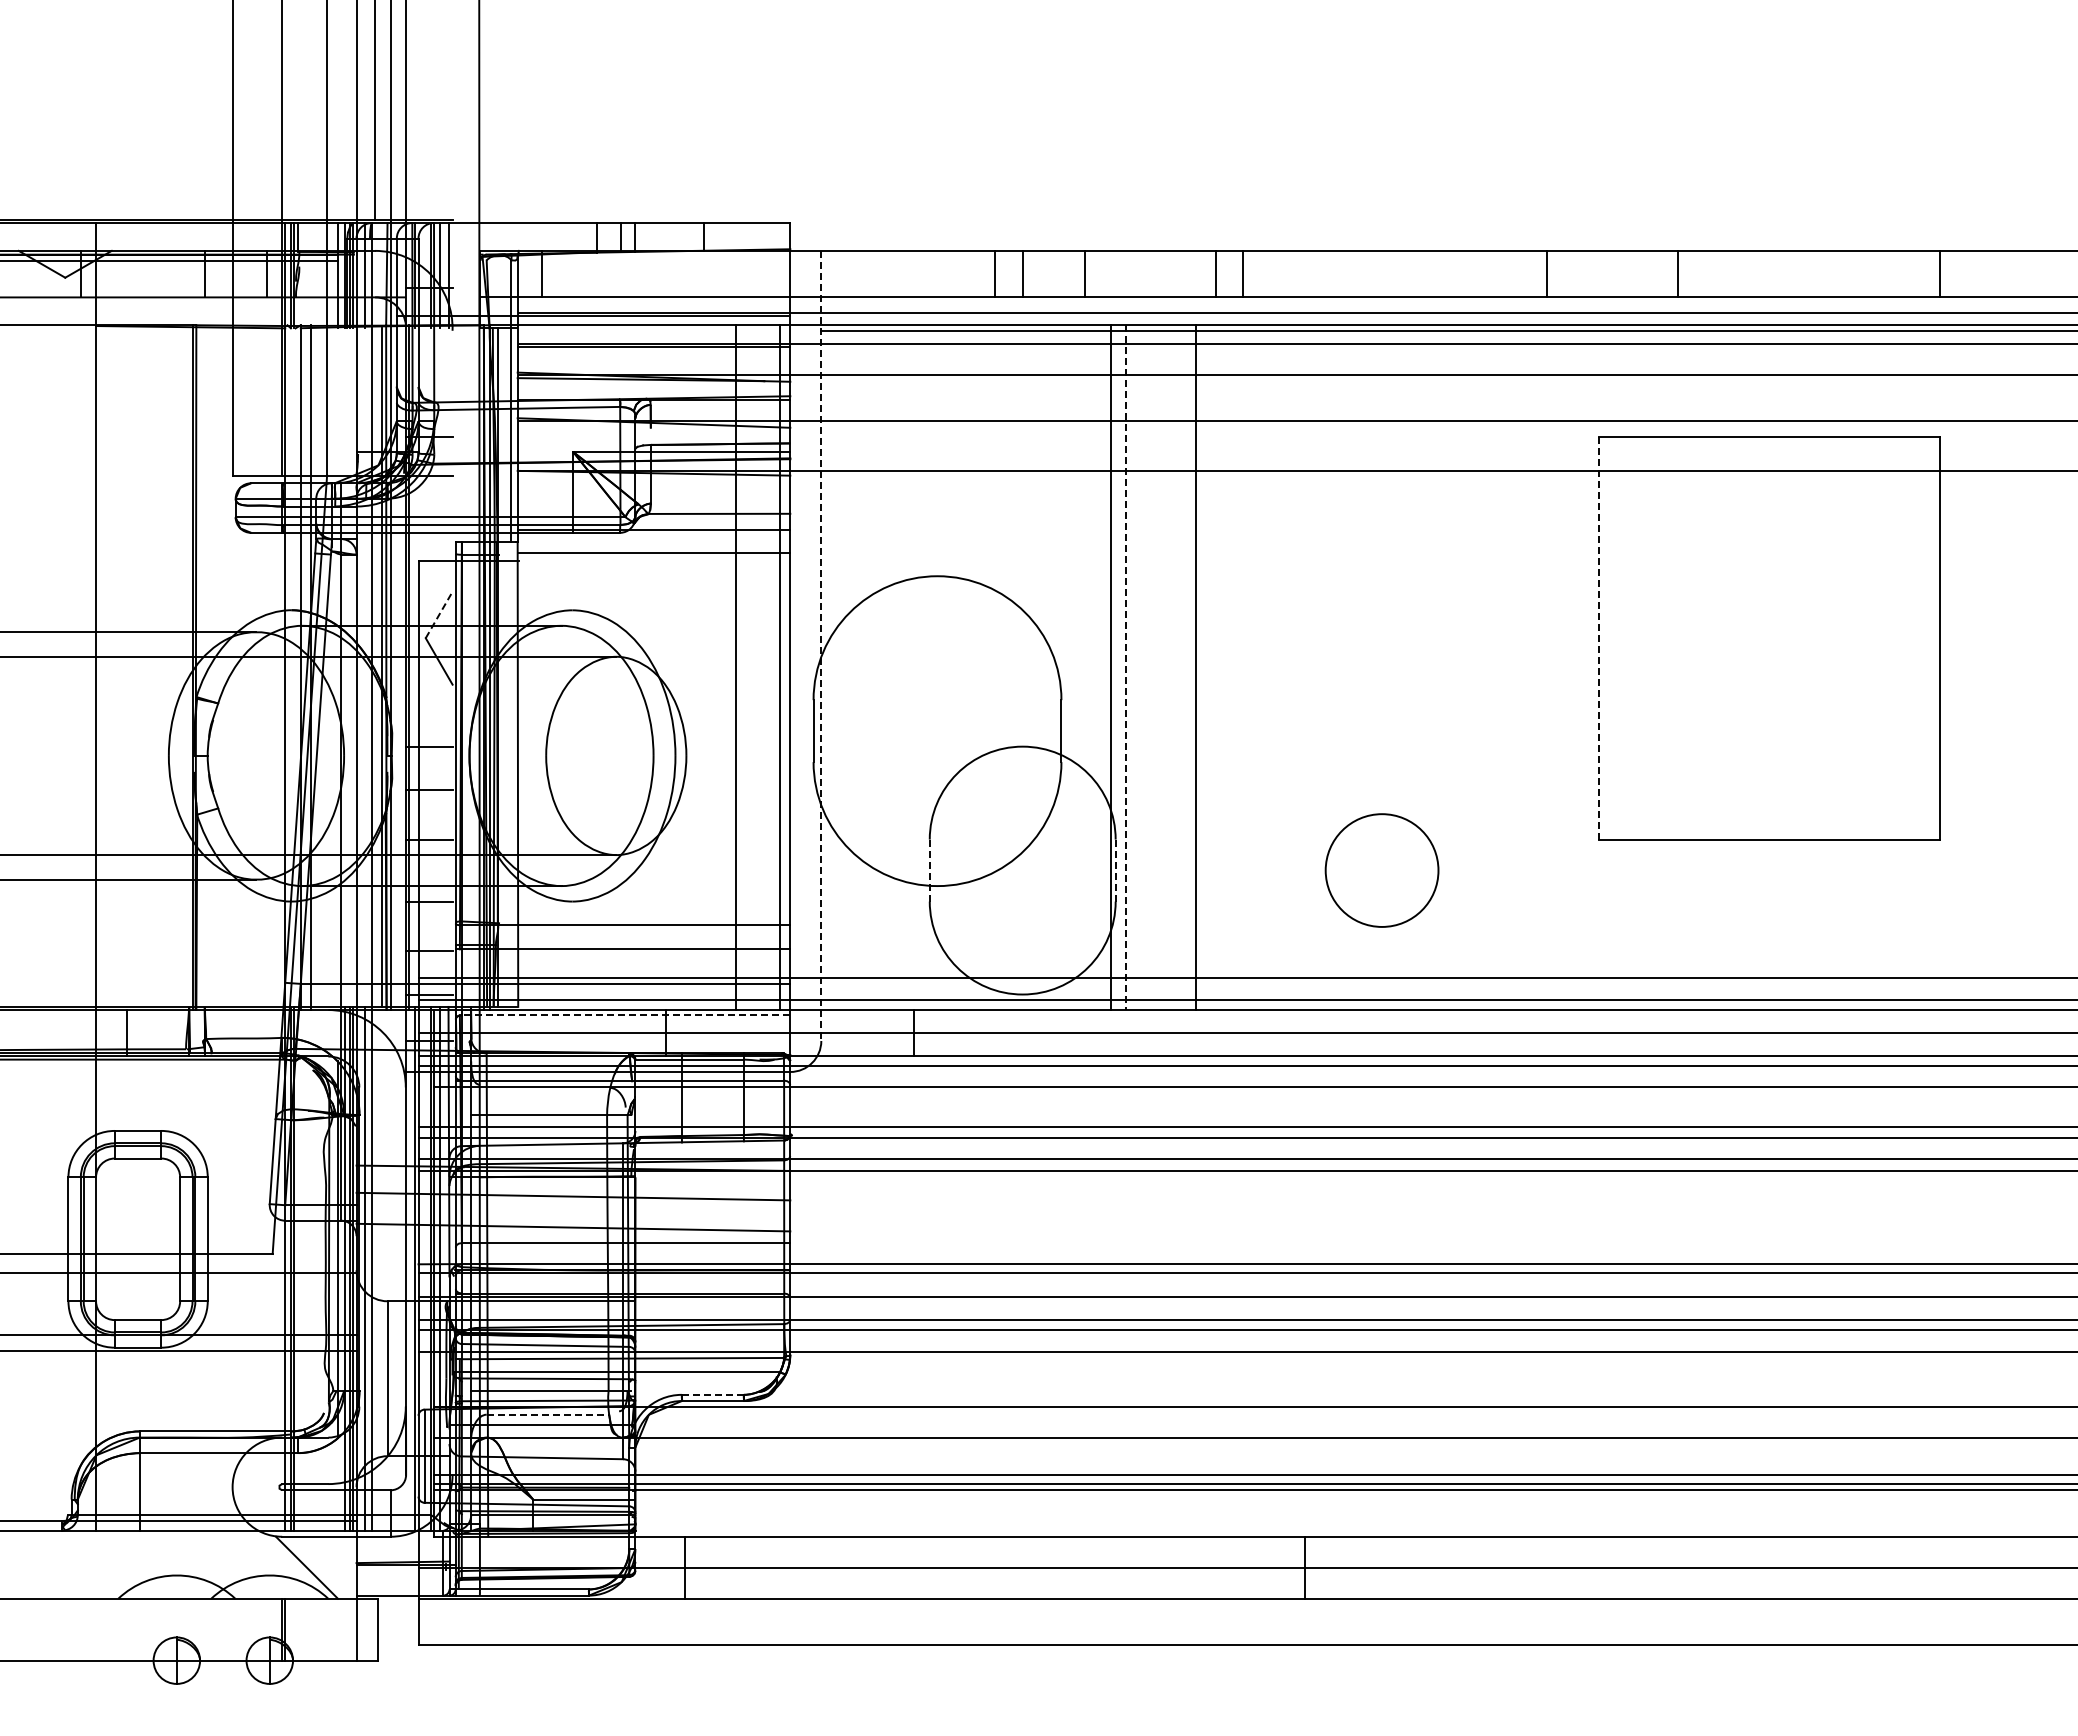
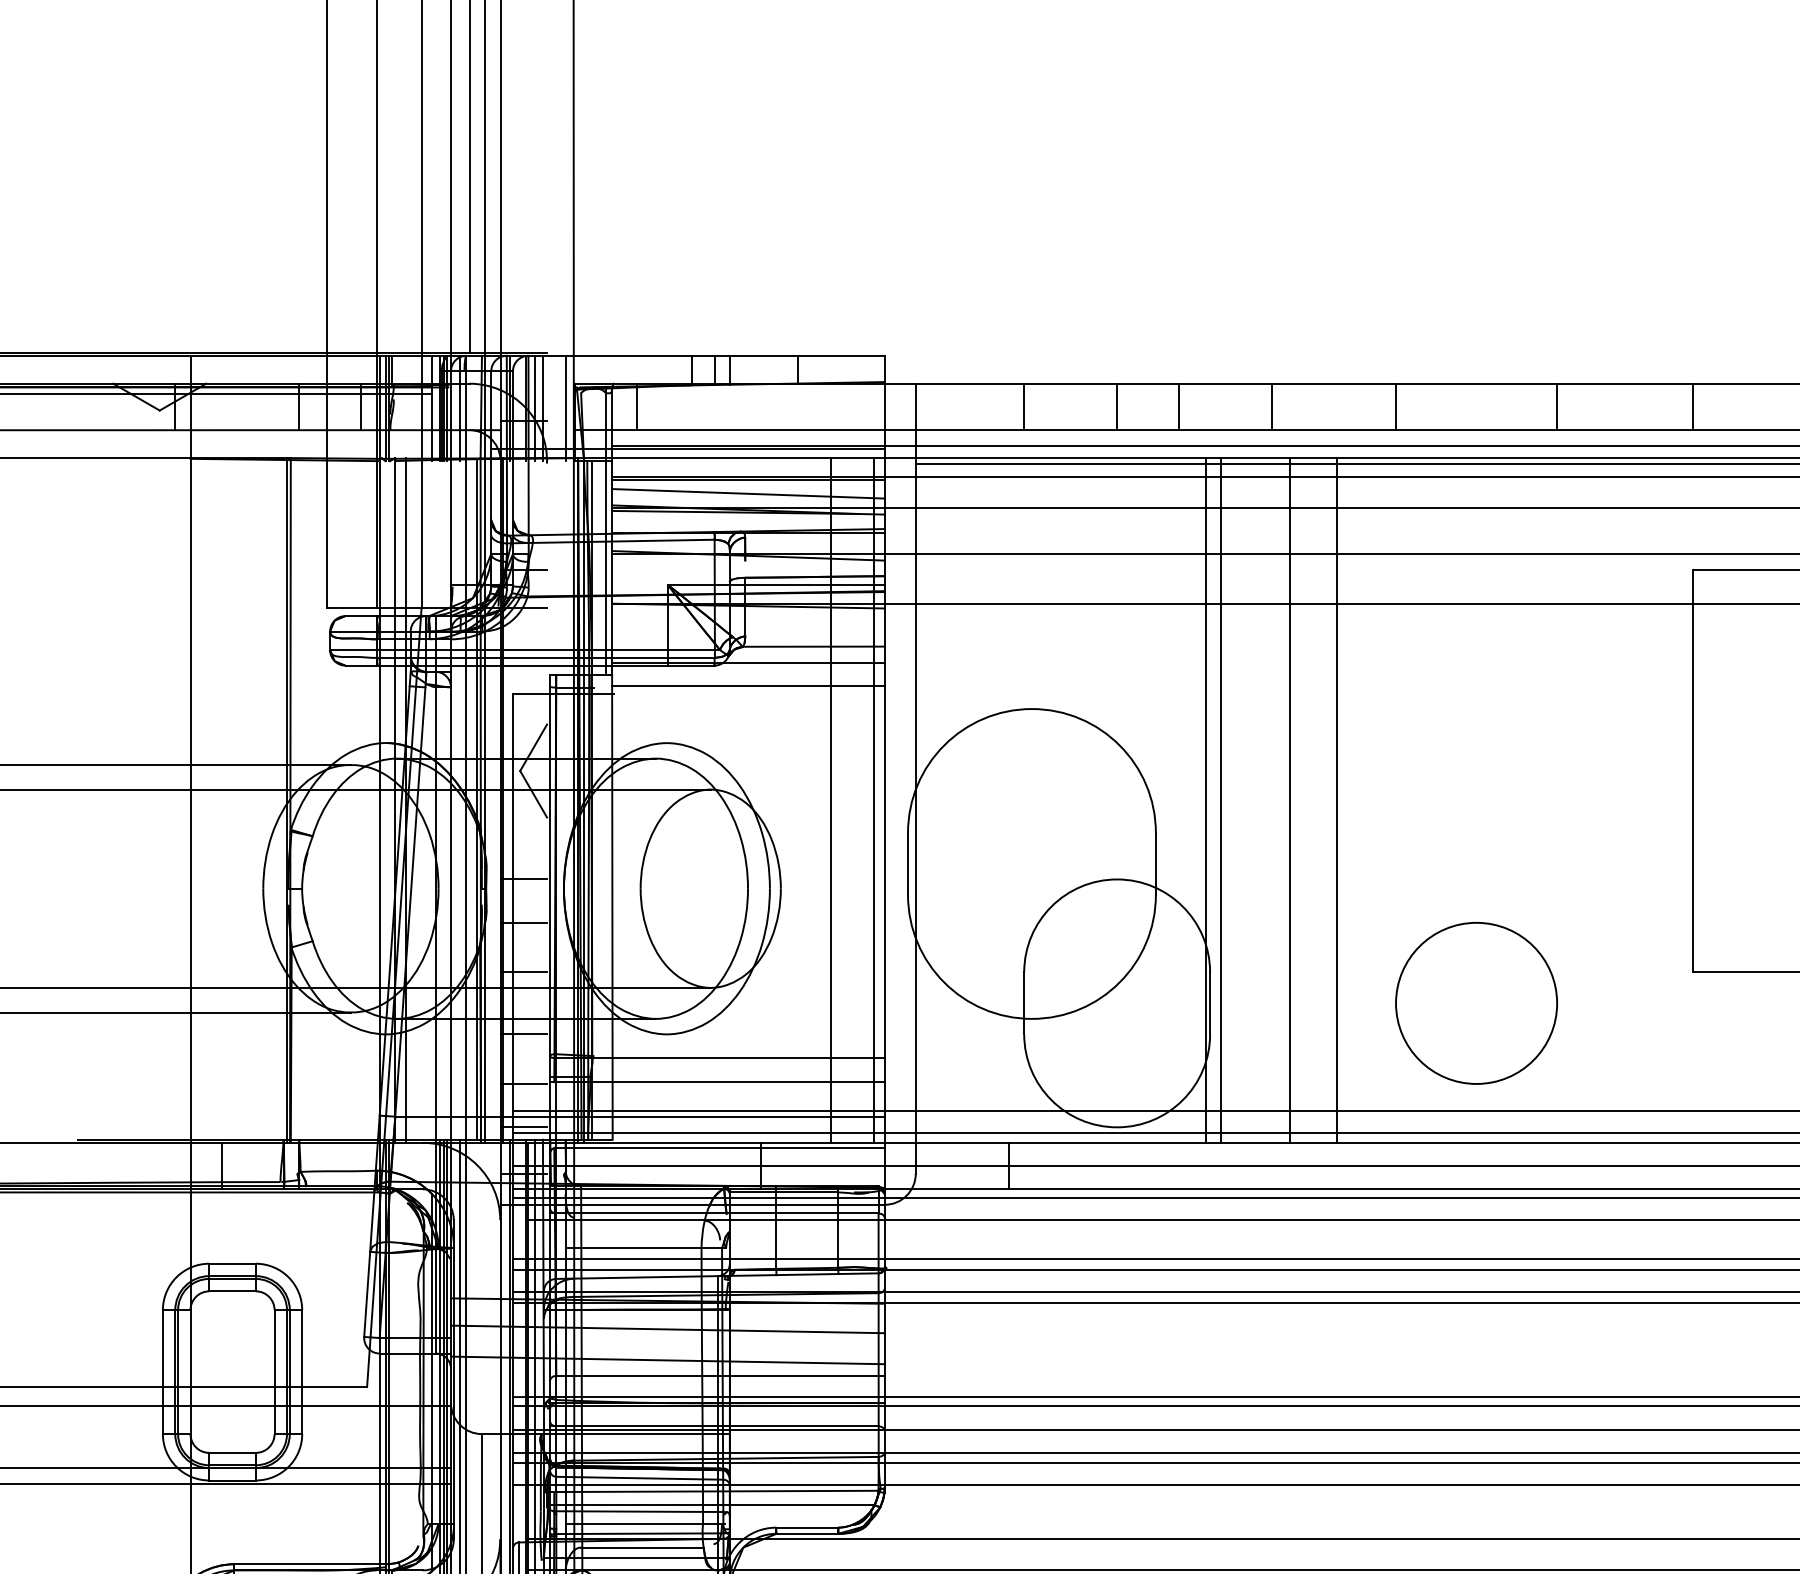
line: (994, 273) -> (1023, 406), moved
line: (1215, 273) -> (1395, 406), moved
line: (1242, 273) -> (1271, 406), moved
line: (1546, 273) -> (1556, 406), moved
line: (1678, 273) -> (1693, 406), moved
line: (471, 275) -> (565, 408), added
line: (653, 360) -> (747, 493), added
line: (439, 614) -> (533, 747), dashed -> solid
line: (1599, 638) -> (1693, 771), dashed -> solid
line: (821, 646) -> (915, 779), dashed -> solid
line: (1242, 667) -> (1336, 800), added
line: (1126, 668) -> (1220, 801), dashed -> solid
line: (929, 870) -> (1023, 1003), dashed -> solid
line: (1115, 870) -> (1209, 1003), dashed -> solid
circle: (1381, 870) -> (1475, 1003), size x1.43
line: (625, 1015) -> (719, 1148), dashed -> solid
line: (712, 1394) -> (806, 1527), dashed -> solid
line: (548, 1414) -> (642, 1547), dashed -> solid

